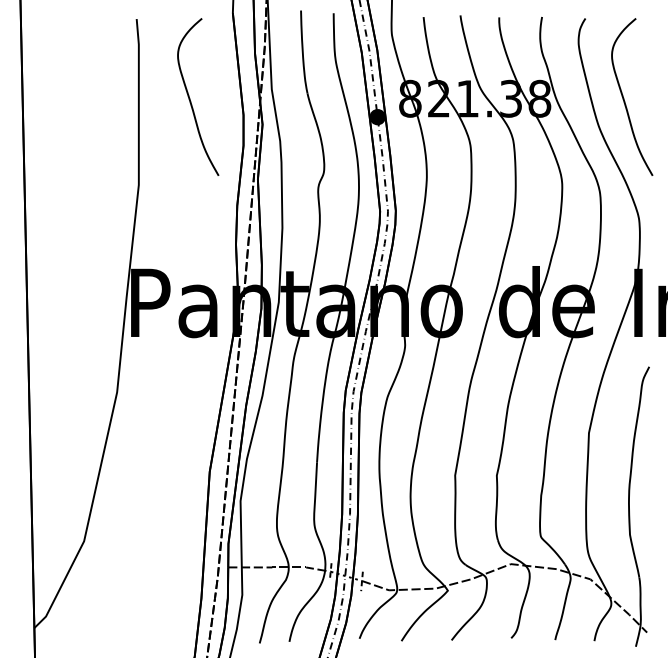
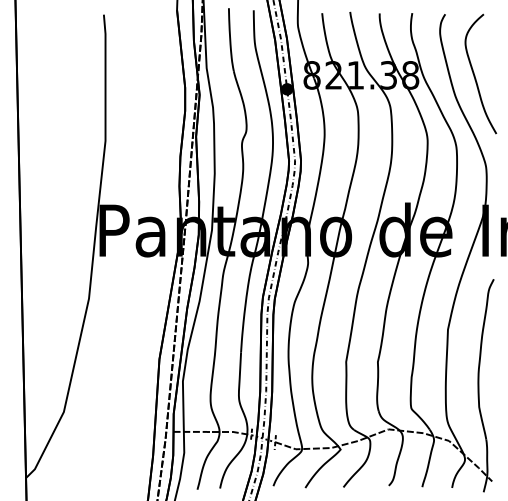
curve: (190, 98) -> (144, 75), removed

